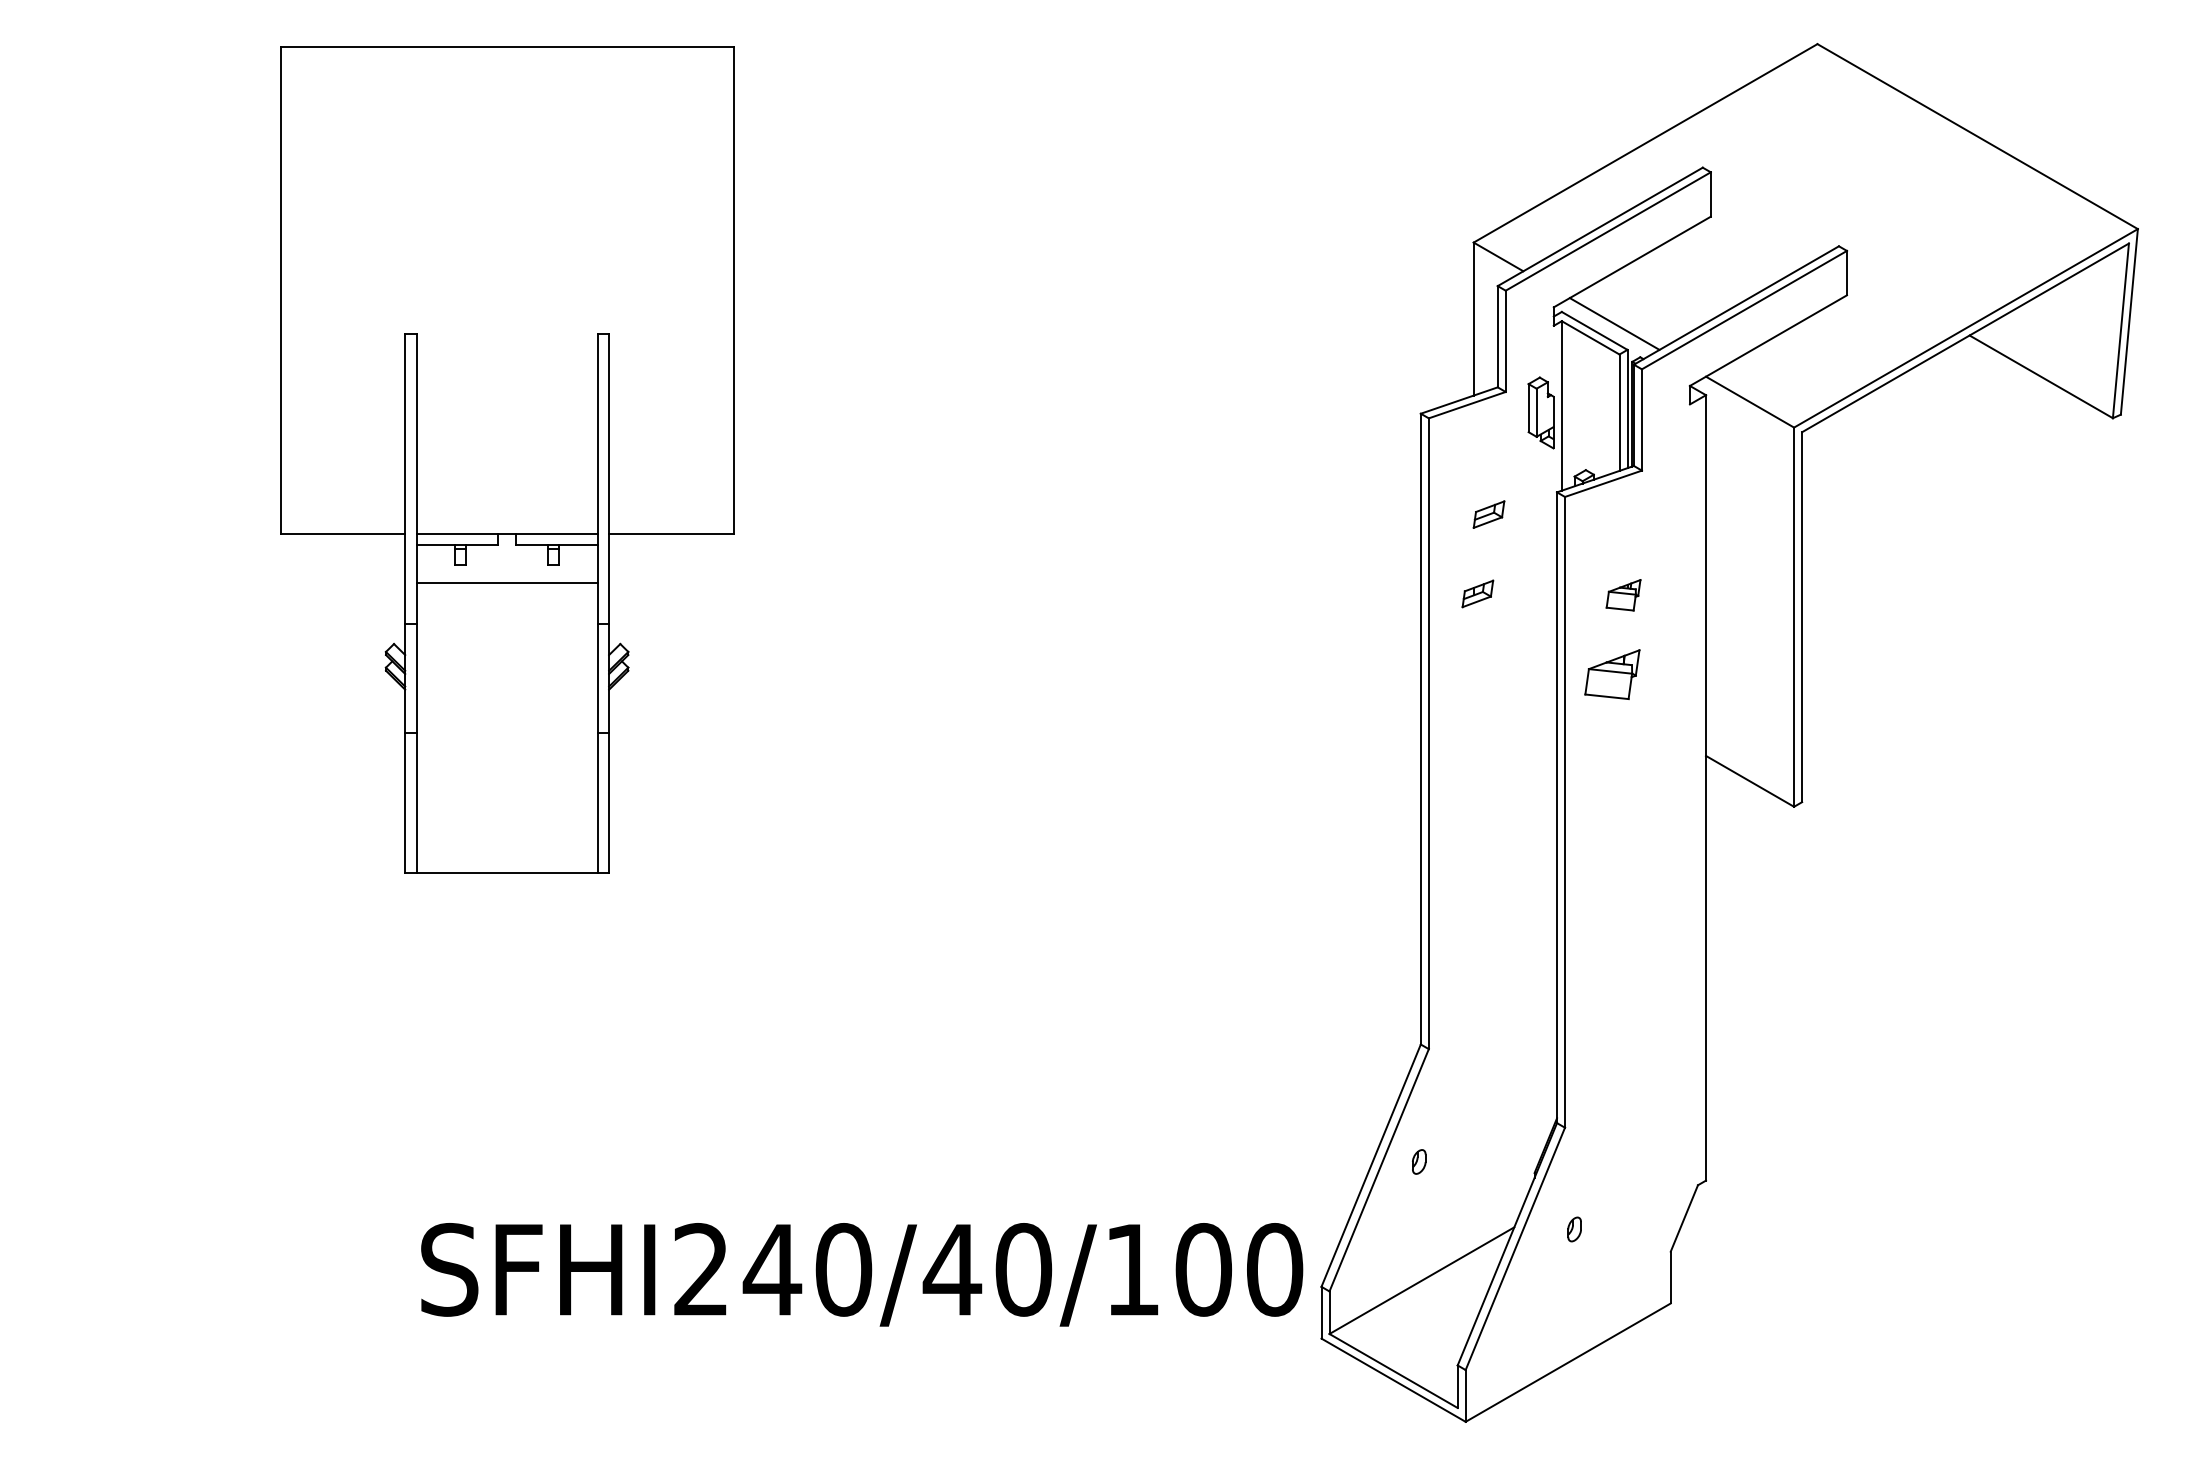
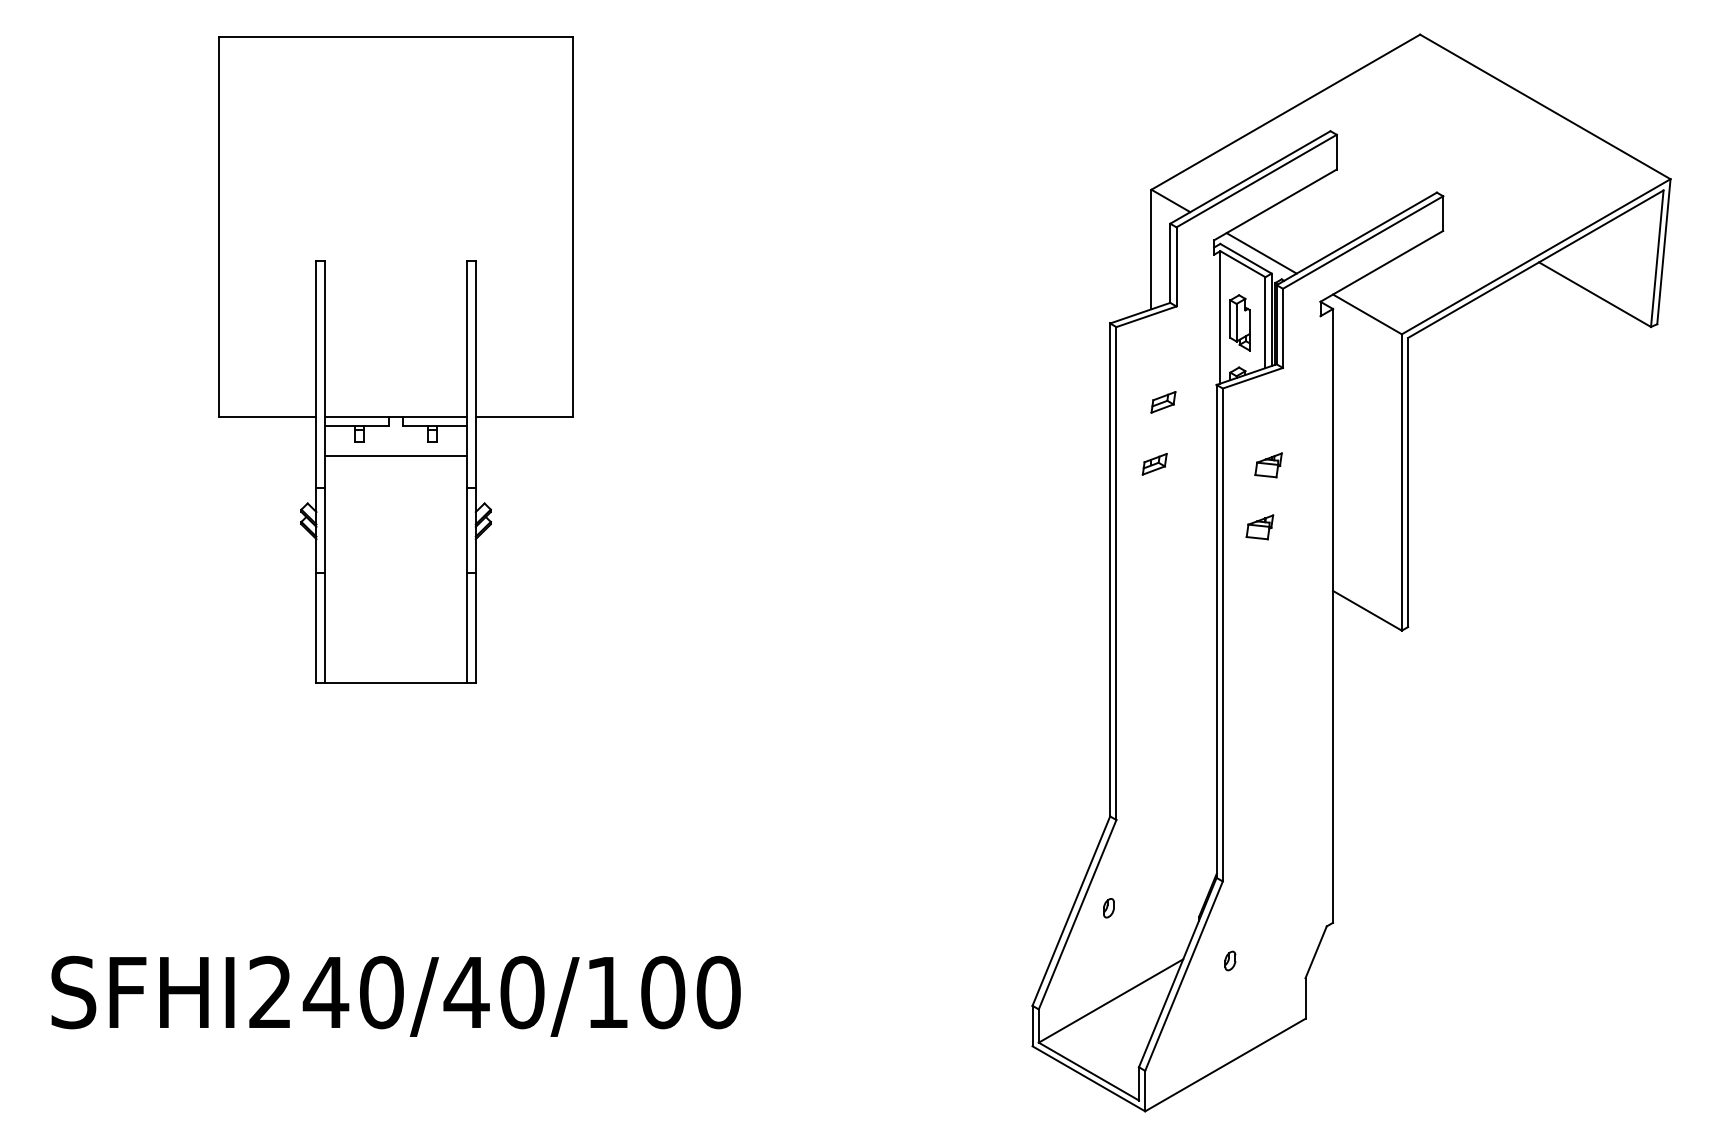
part: (1540, 412) -> (1239, 322), moved
part: (1612, 674) -> (1259, 527), size x0.62
text: (862, 1274) -> (396, 996), moved

